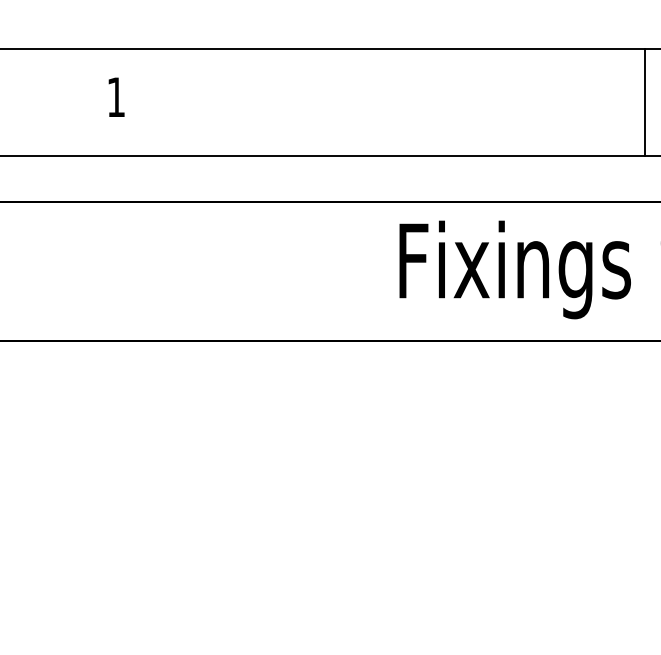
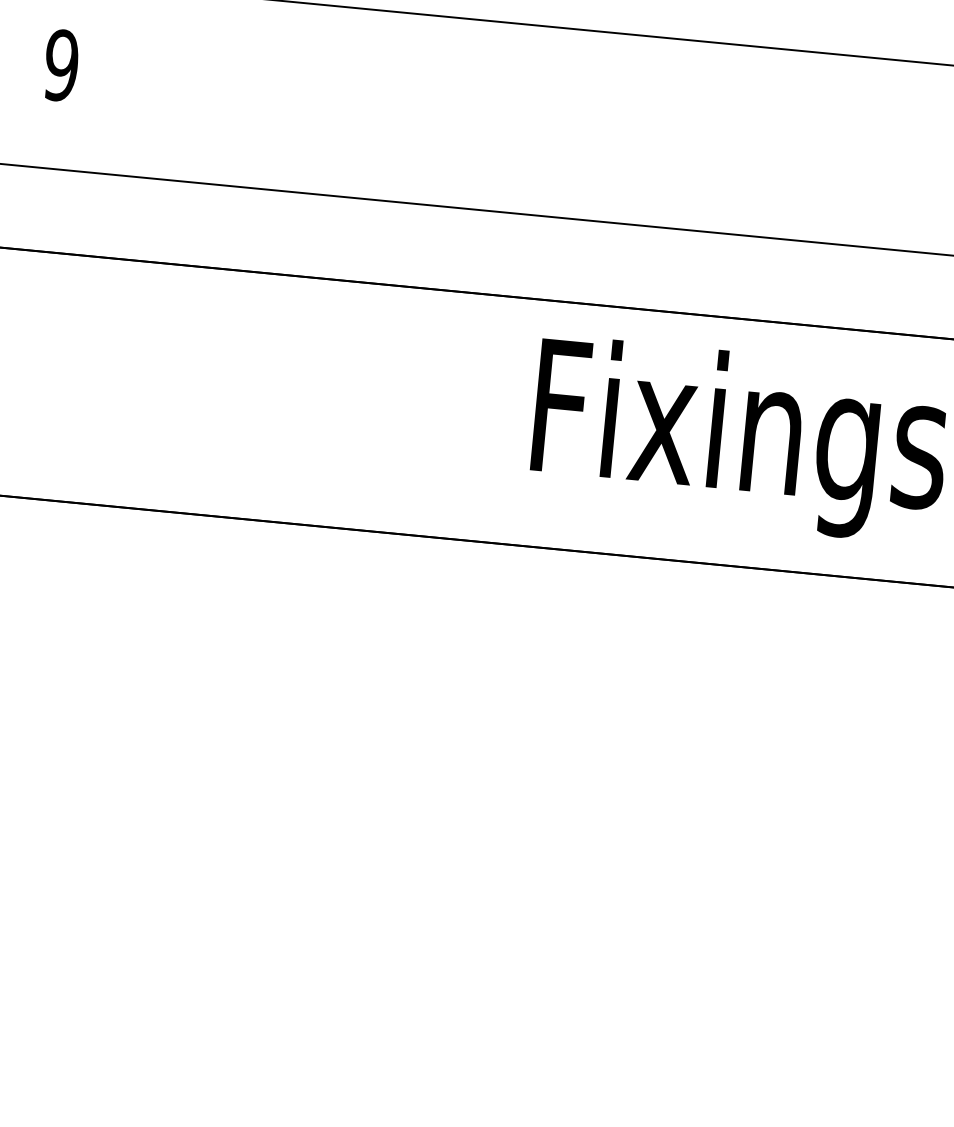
text: (116, 97) -> (61, 65), 1 -> 9

